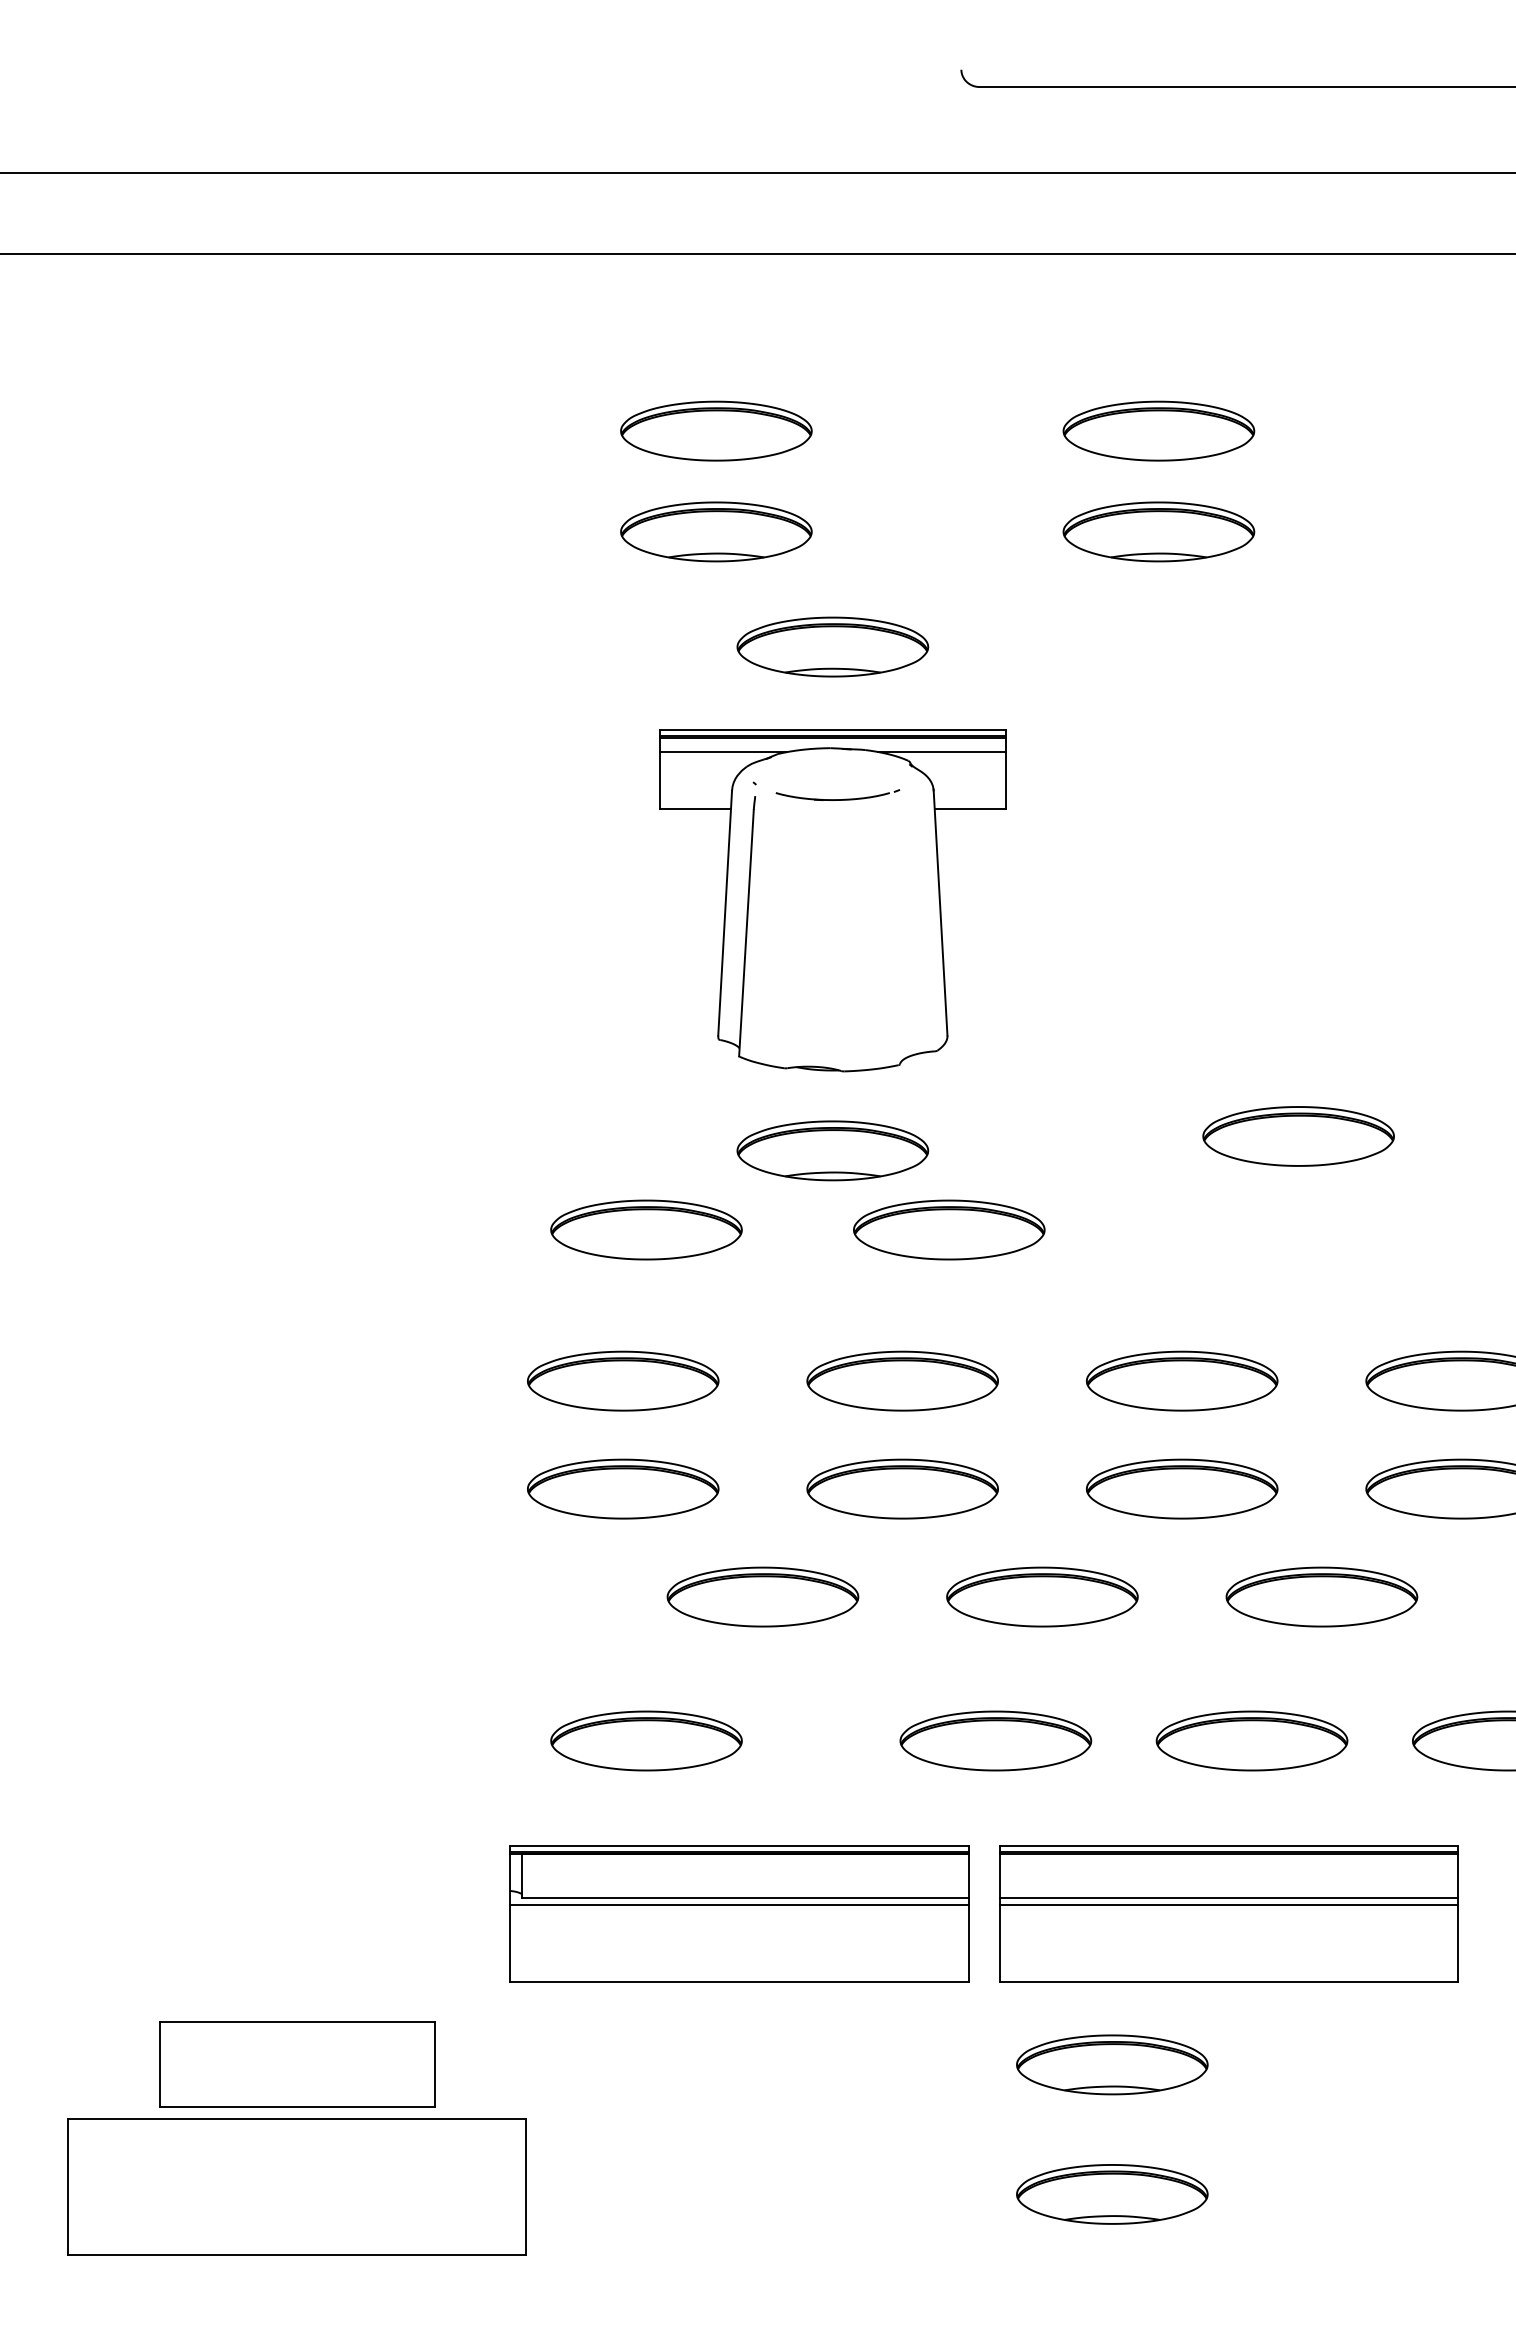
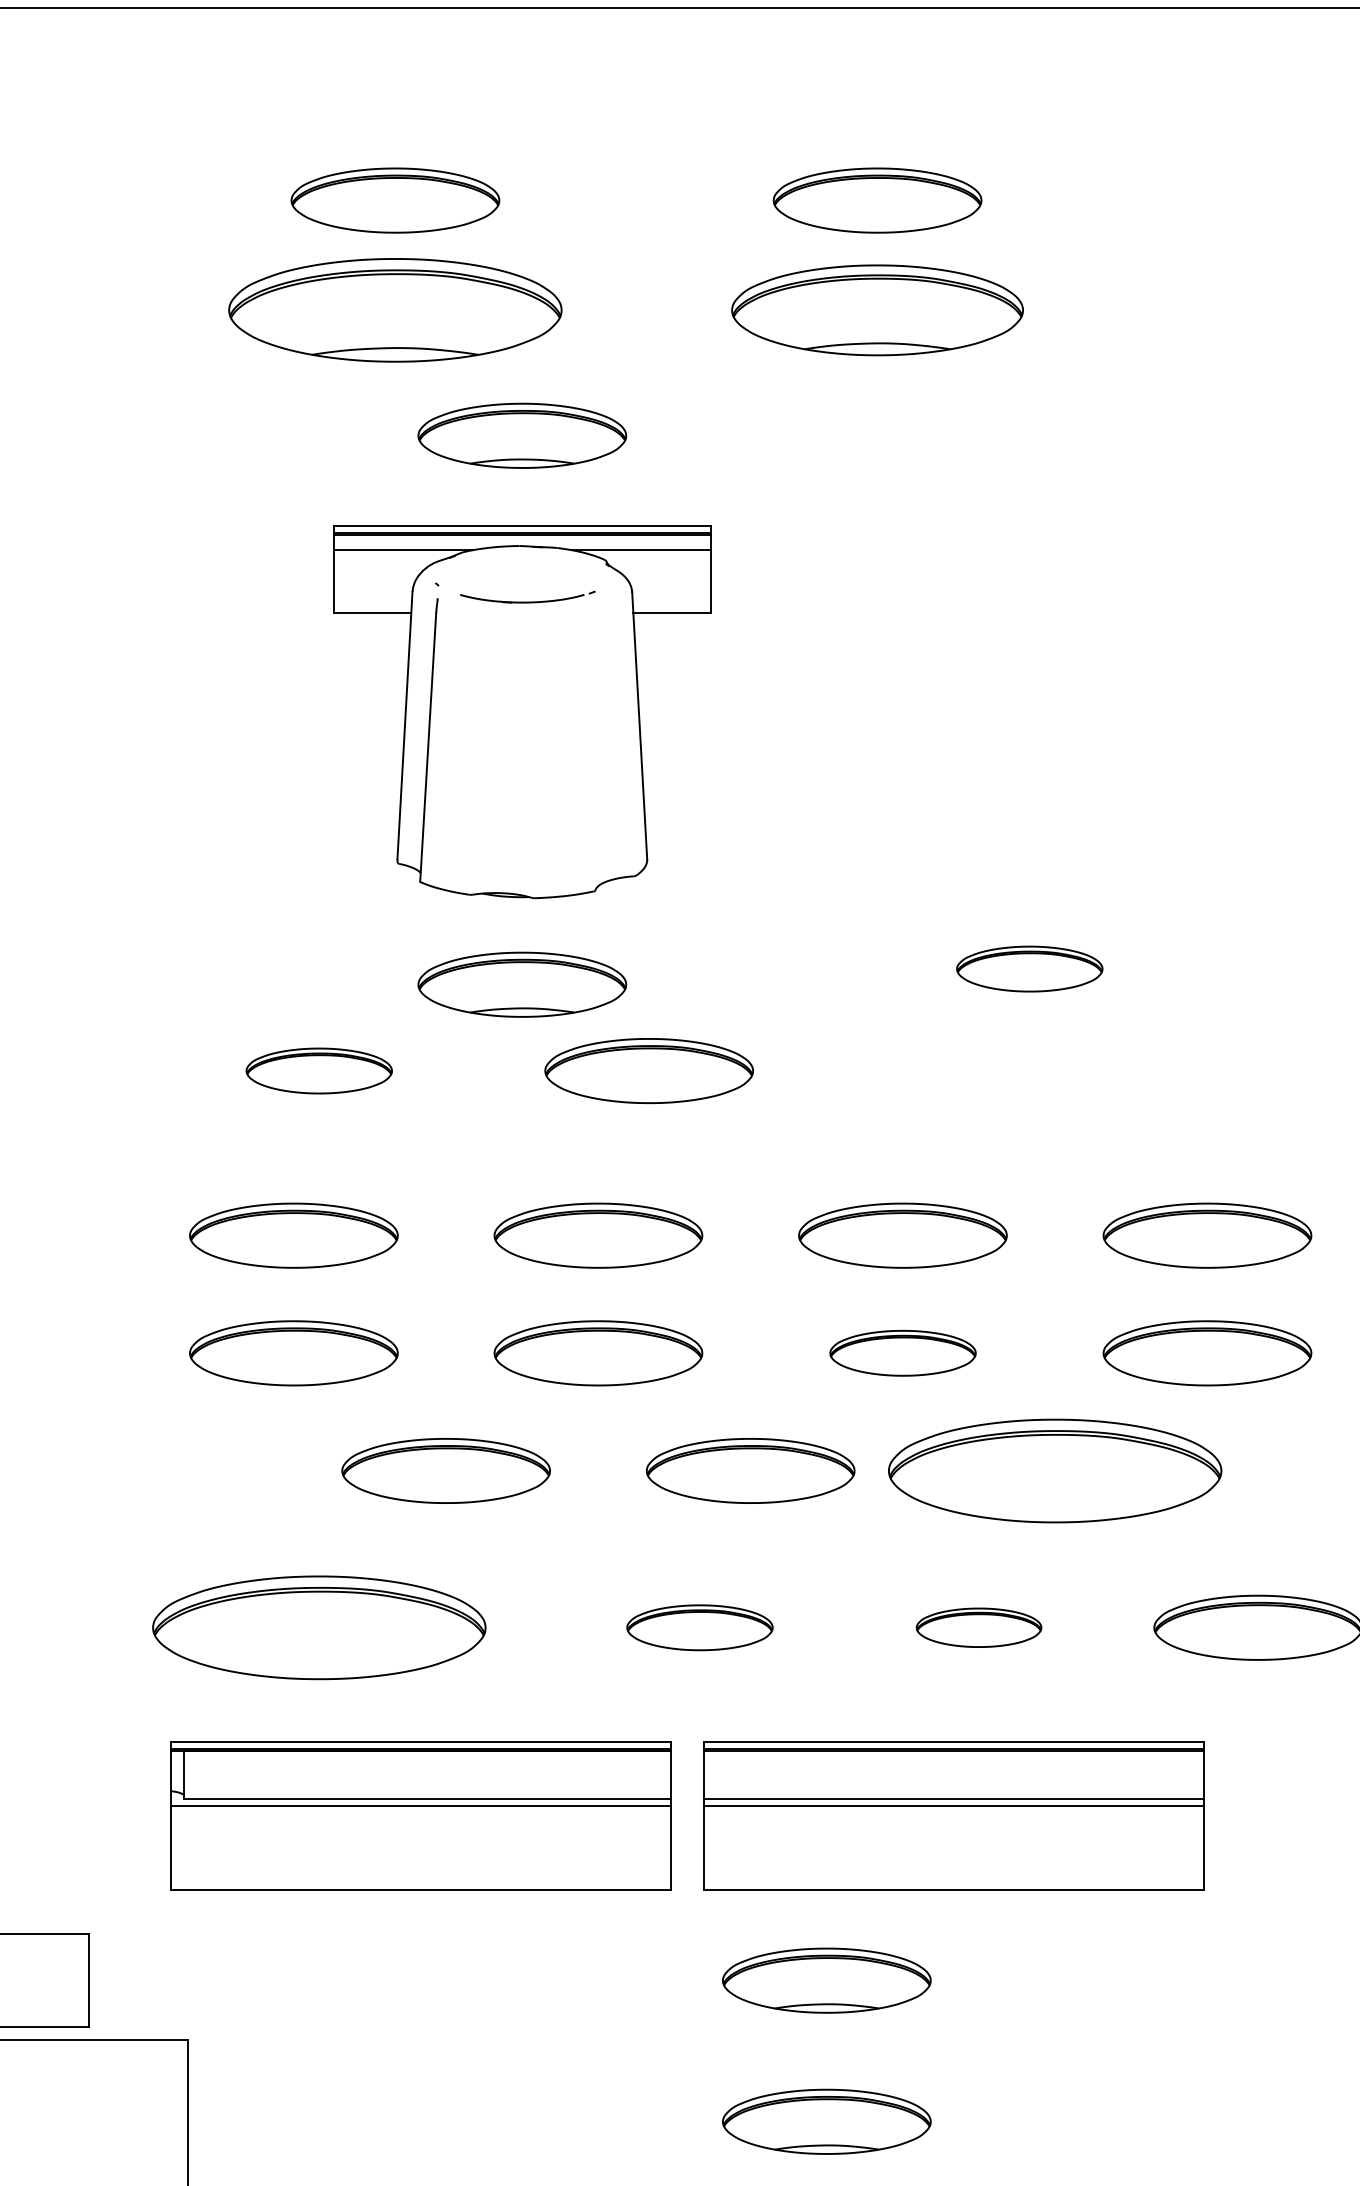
part: (716, 531) -> (395, 309), size x1.6
part: (1158, 531) -> (877, 309), size x1.4
part: (1298, 1136) -> (1029, 969), size x0.7
part: (646, 1229) -> (319, 1070), size x0.7
part: (1182, 1488) -> (903, 1352), size x0.7
part: (1321, 1596) -> (1054, 1470), size x1.6
part: (646, 1740) -> (319, 1627), size x1.6
part: (995, 1740) -> (699, 1627), size x0.7
part: (1251, 1740) -> (978, 1627), size x0.6

